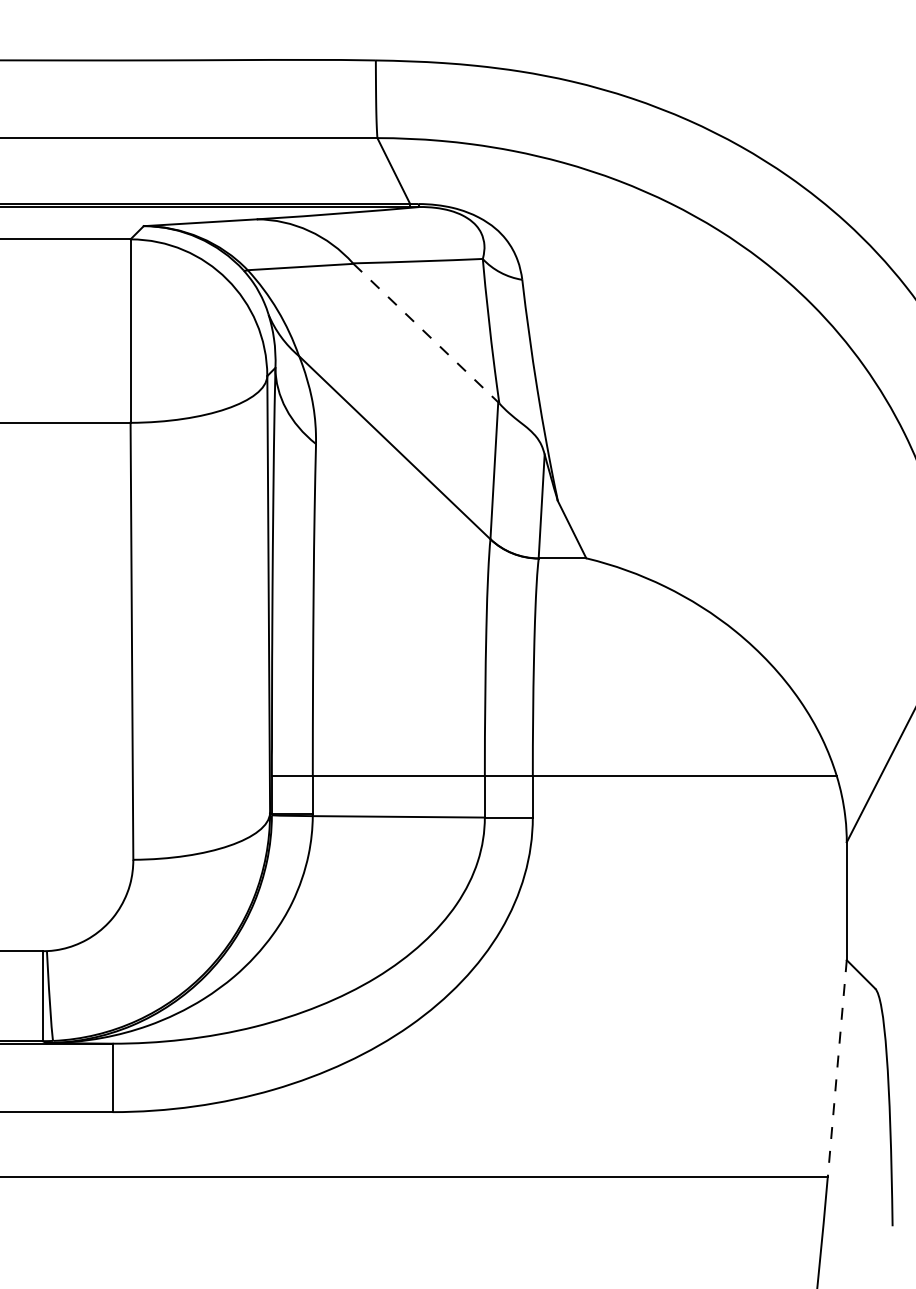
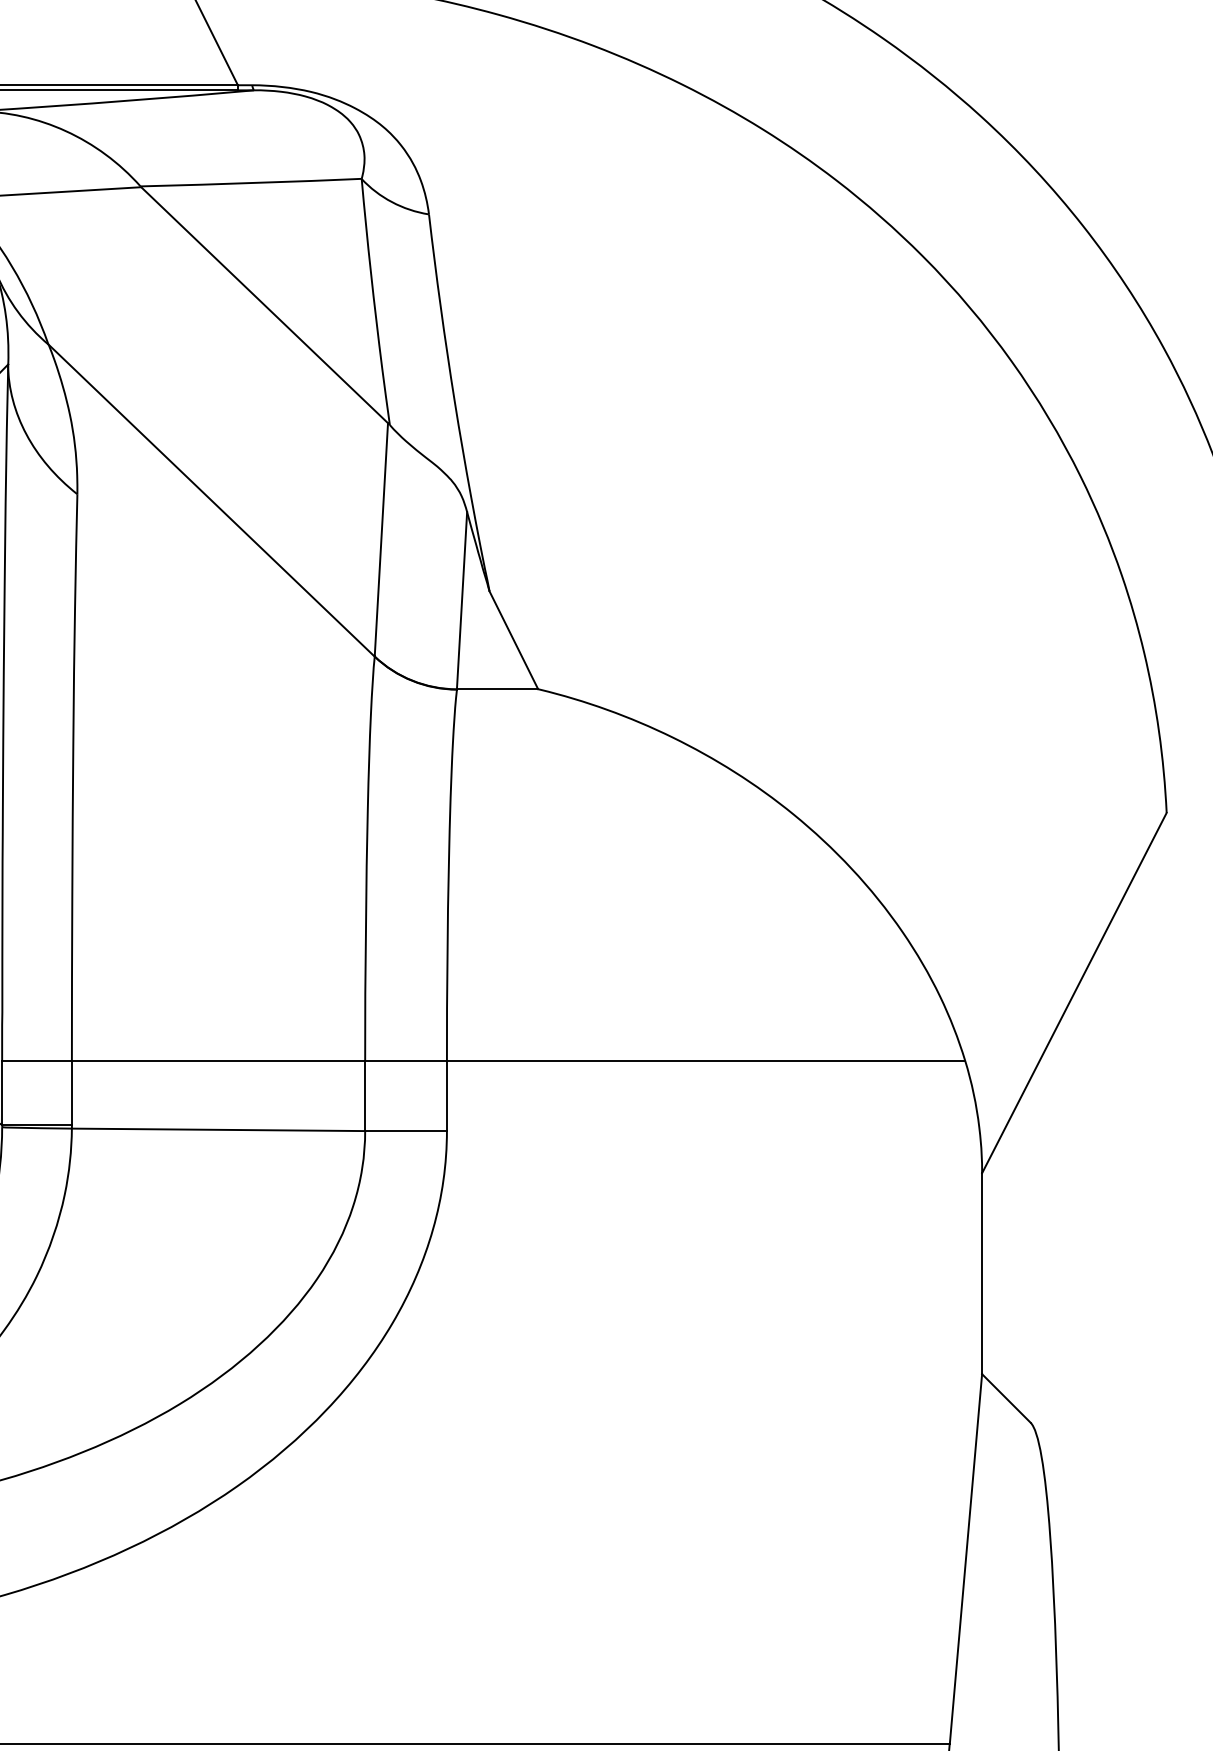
line: (426, 333) -> (265, 305), dashed -> solid
line: (837, 1068) -> (966, 1558), dashed -> solid

